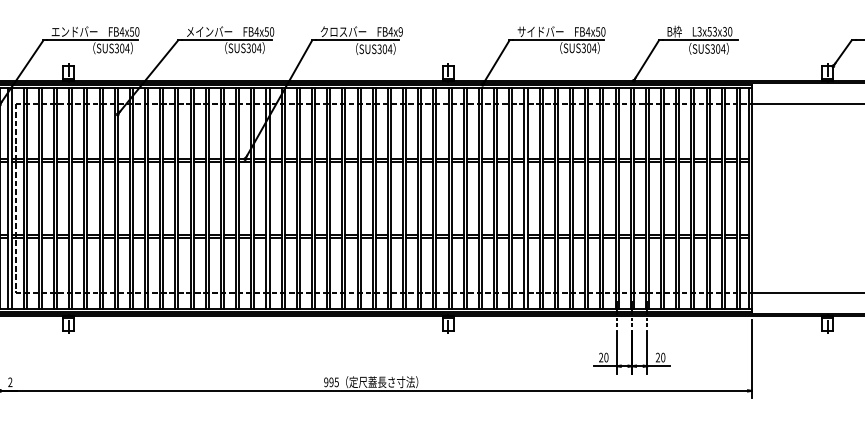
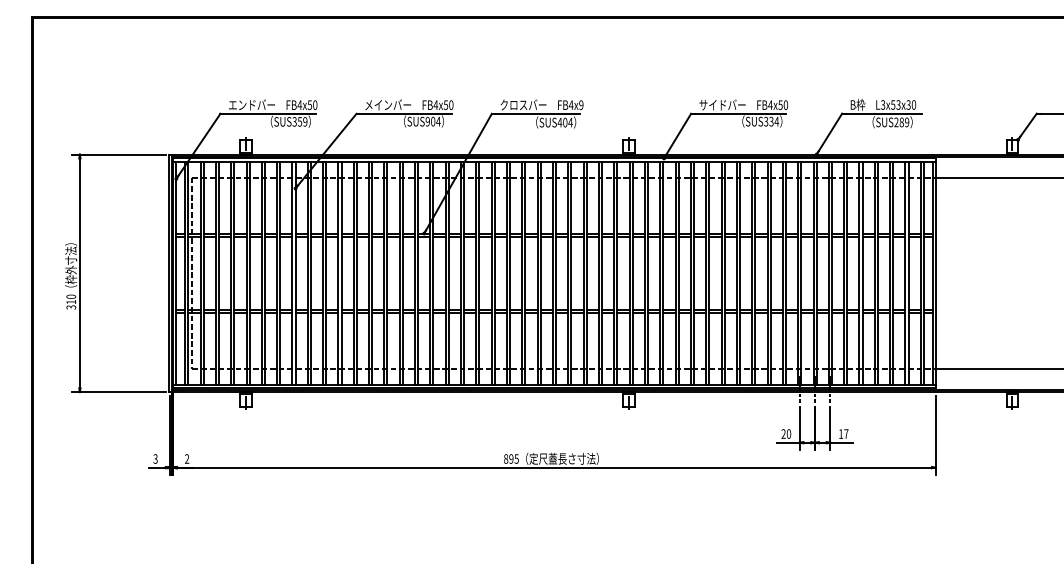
text: (124, 48) -> (302, 121), SUS304 -> SUS359
text: (248, 48) -> (427, 121), SUS304 -> SUS904
text: (589, 48) -> (771, 121), SUS304 -> SUS334
text: (379, 49) -> (559, 122), SUS304 -> SUS404
text: (717, 49) -> (901, 122), SUS304 -> SUS289
text: (660, 357) -> (843, 433), 20 -> 17
text: (326, 381) -> (506, 458), 995 -> 895

